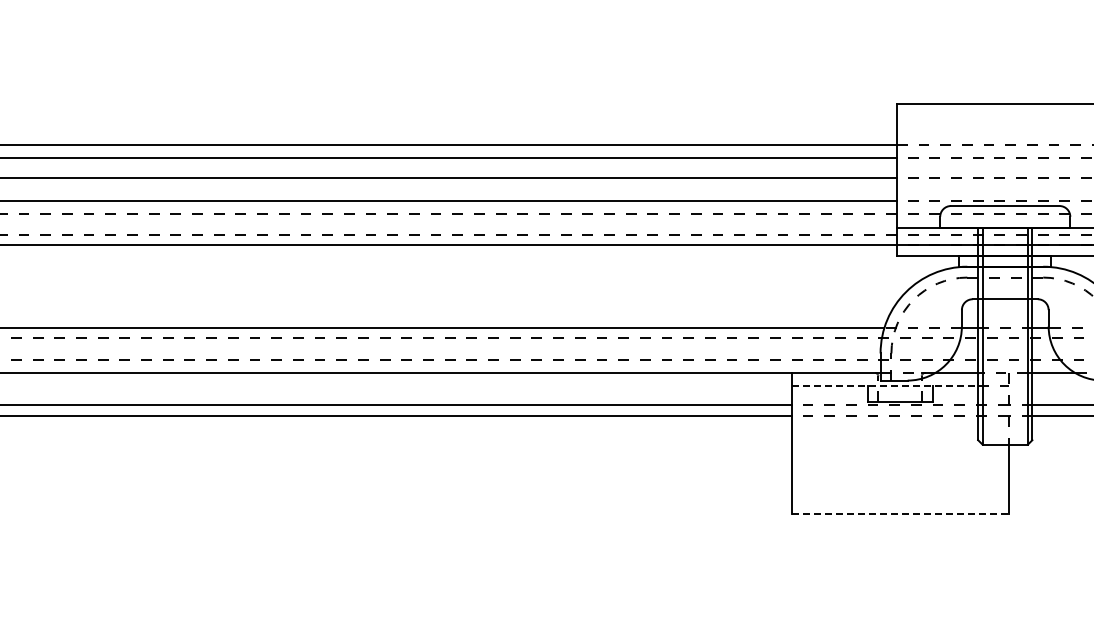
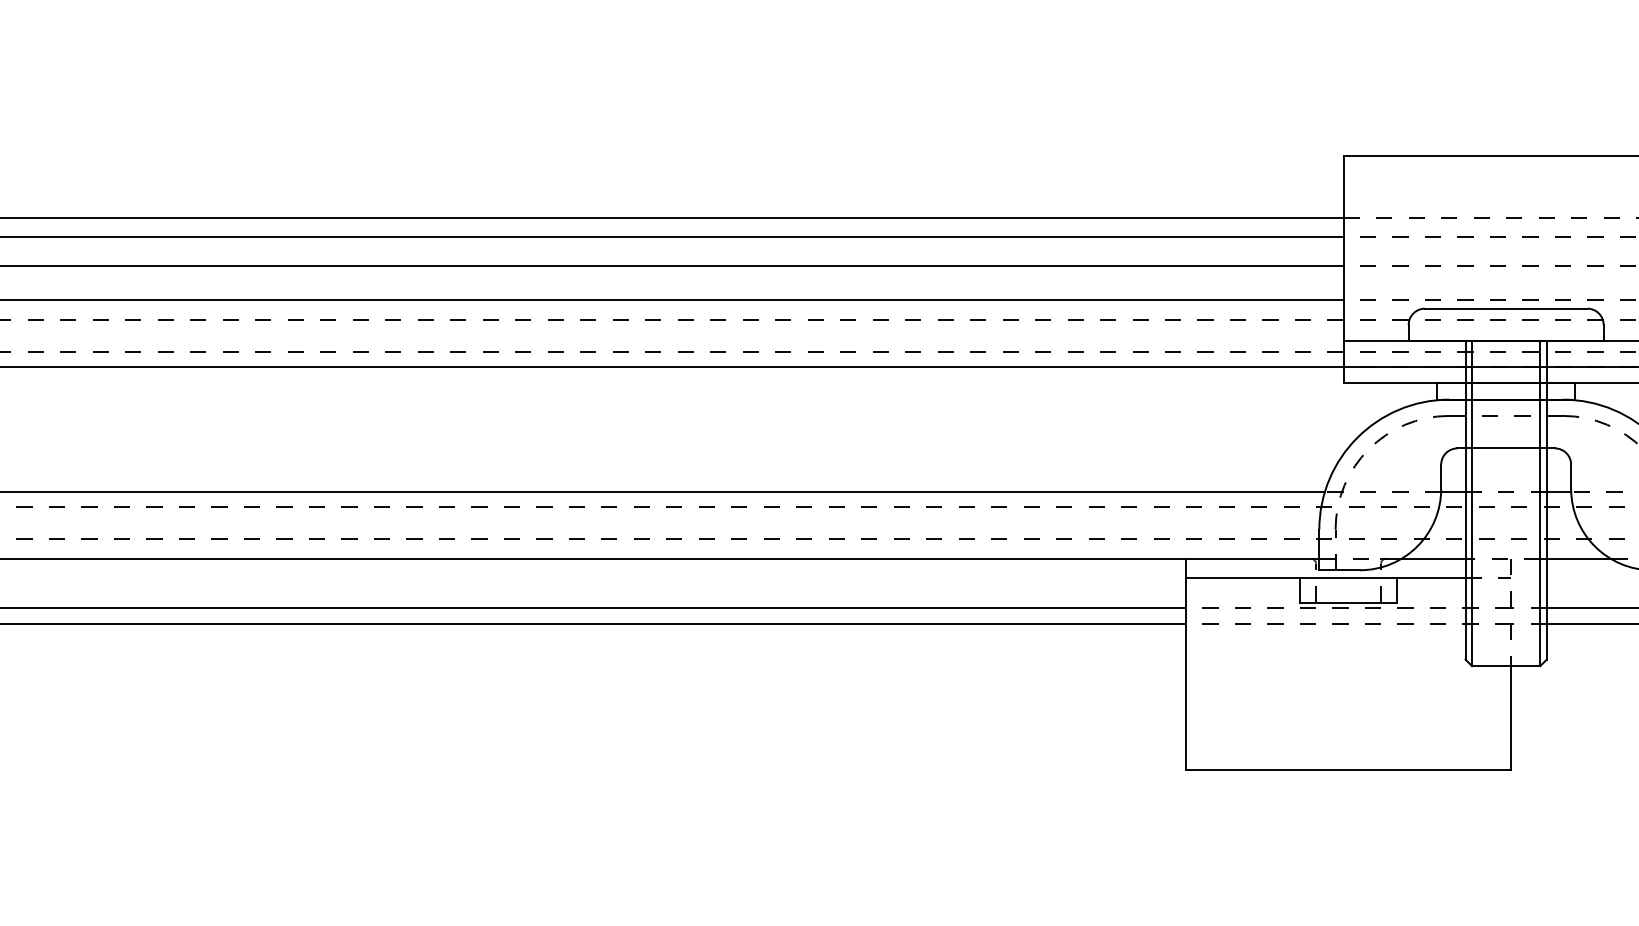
line: (885, 385) -> (1326, 577), dashed -> solid
line: (900, 513) -> (1349, 769), dashed -> solid

